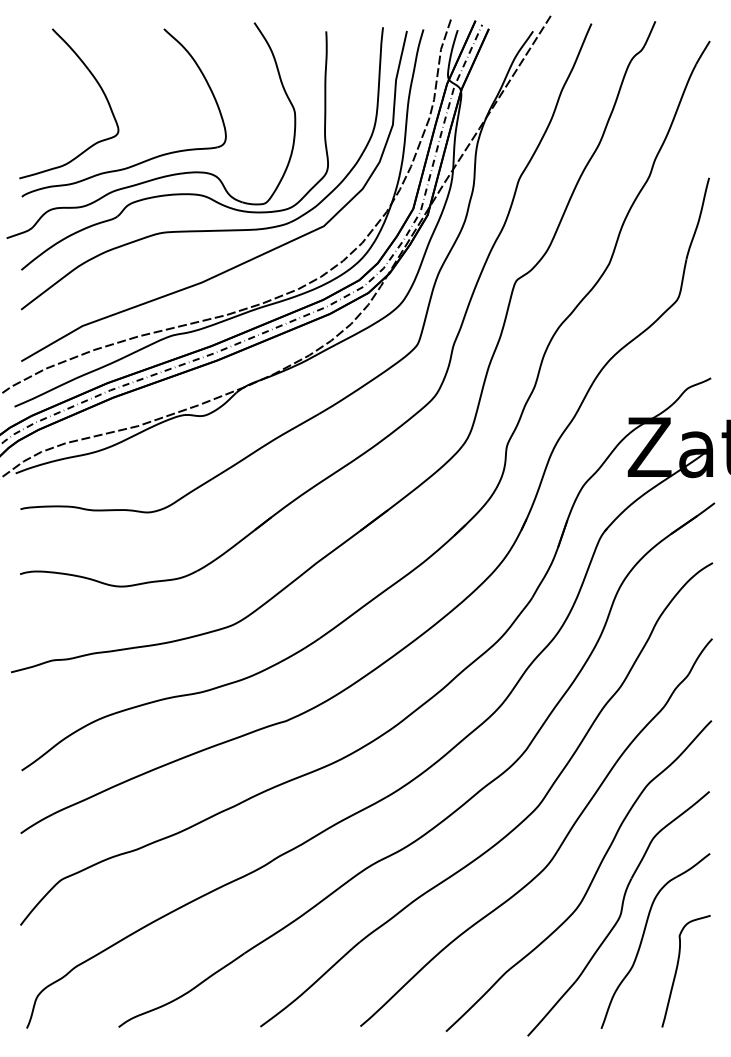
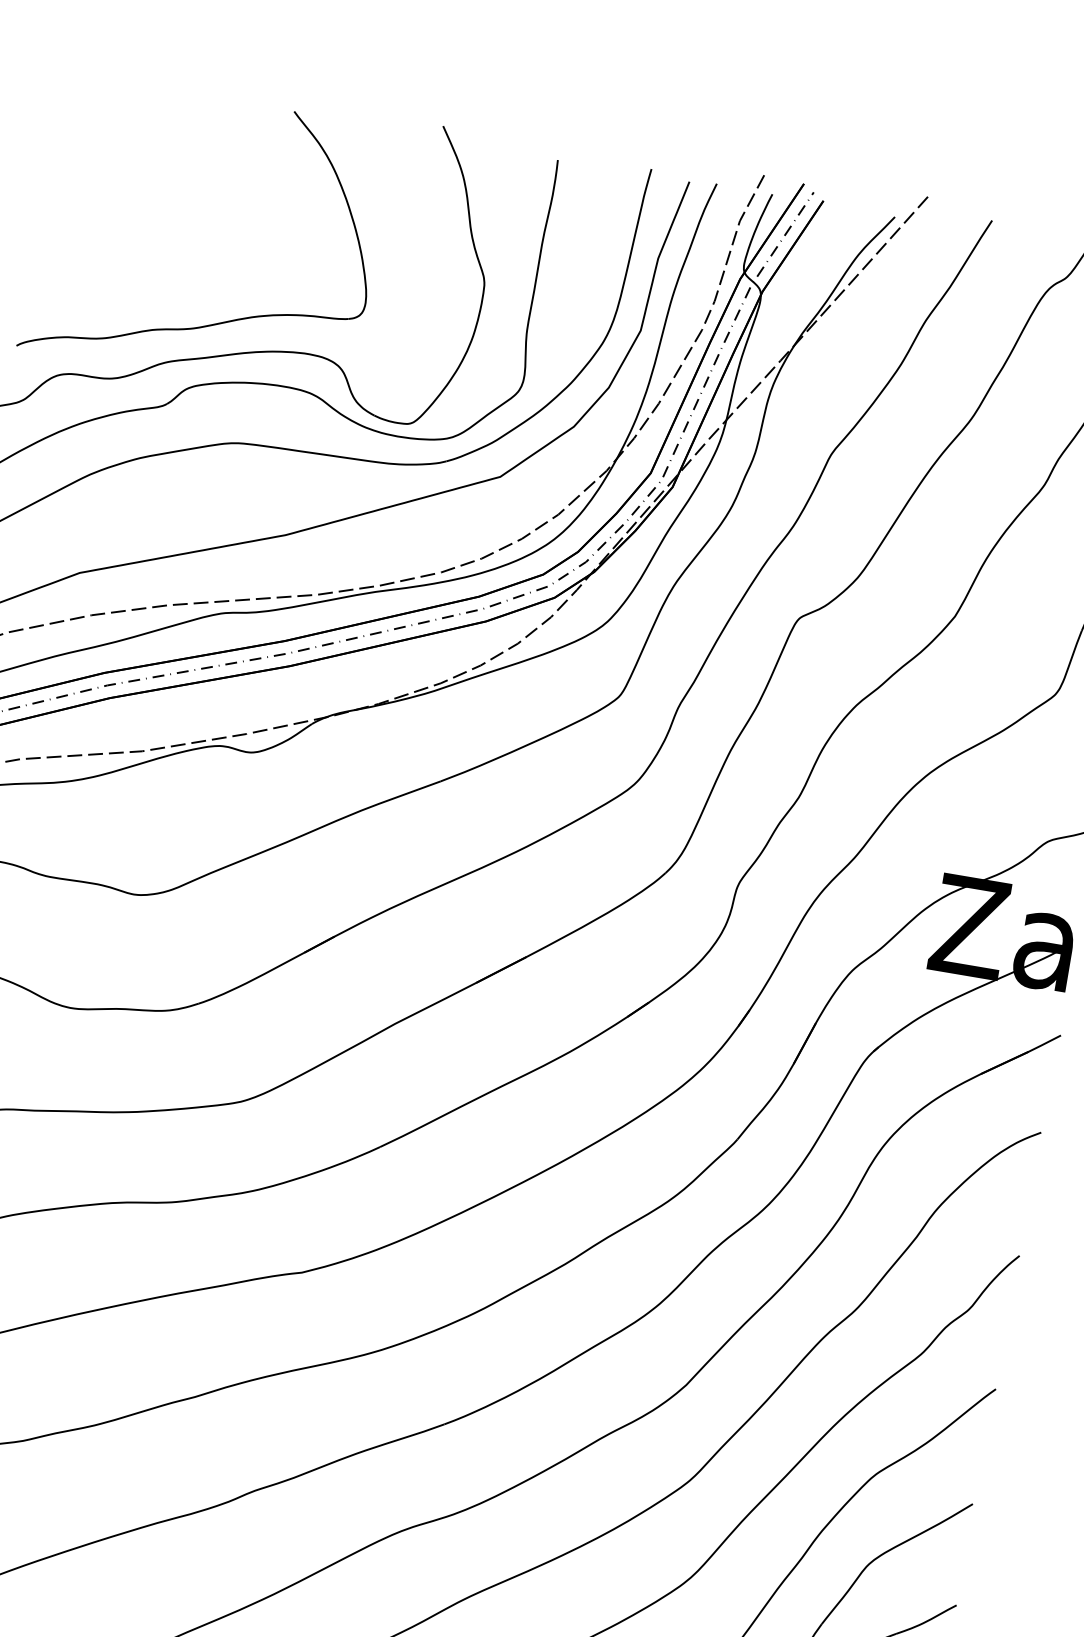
curve: (99, 87) -> (173, 189), removed

